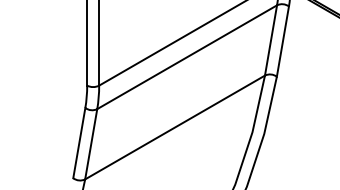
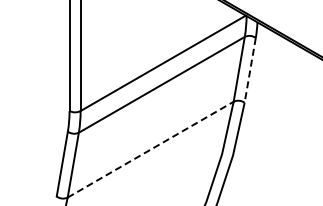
line: (283, 41) -> (250, 70), solid -> dashed
line: (174, 127) -> (150, 149), solid -> dashed

